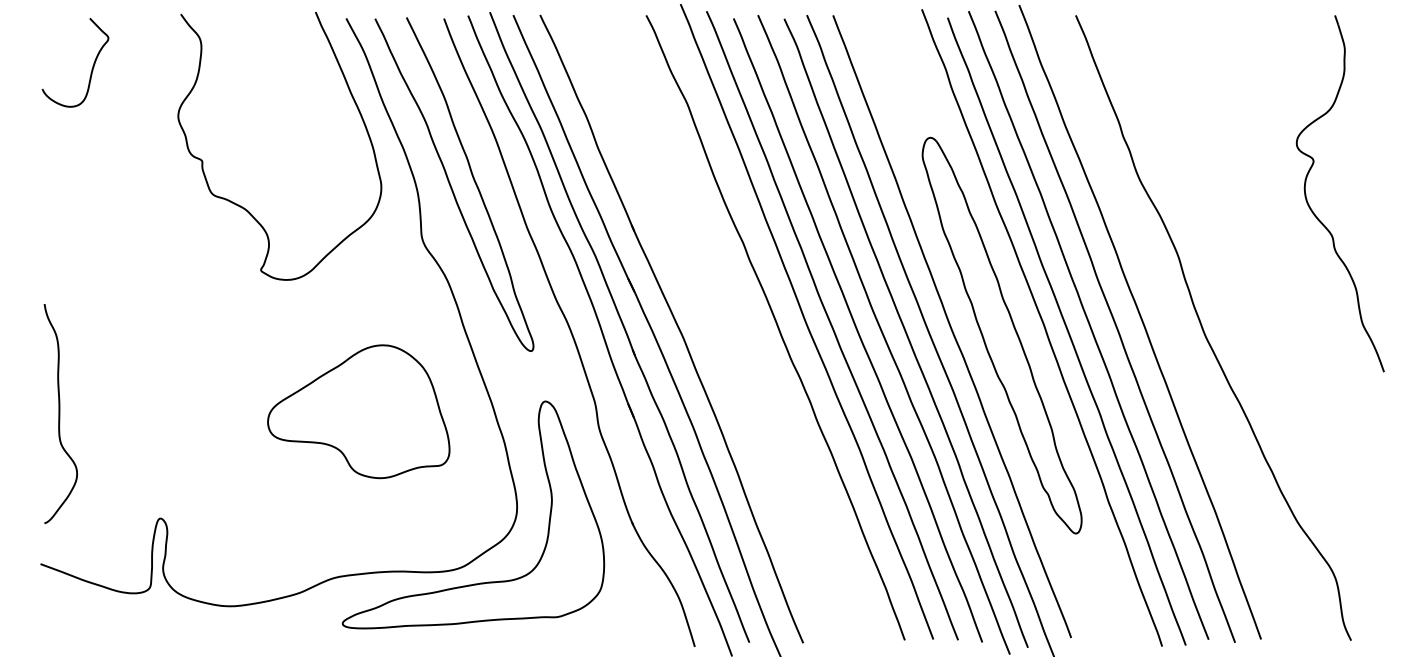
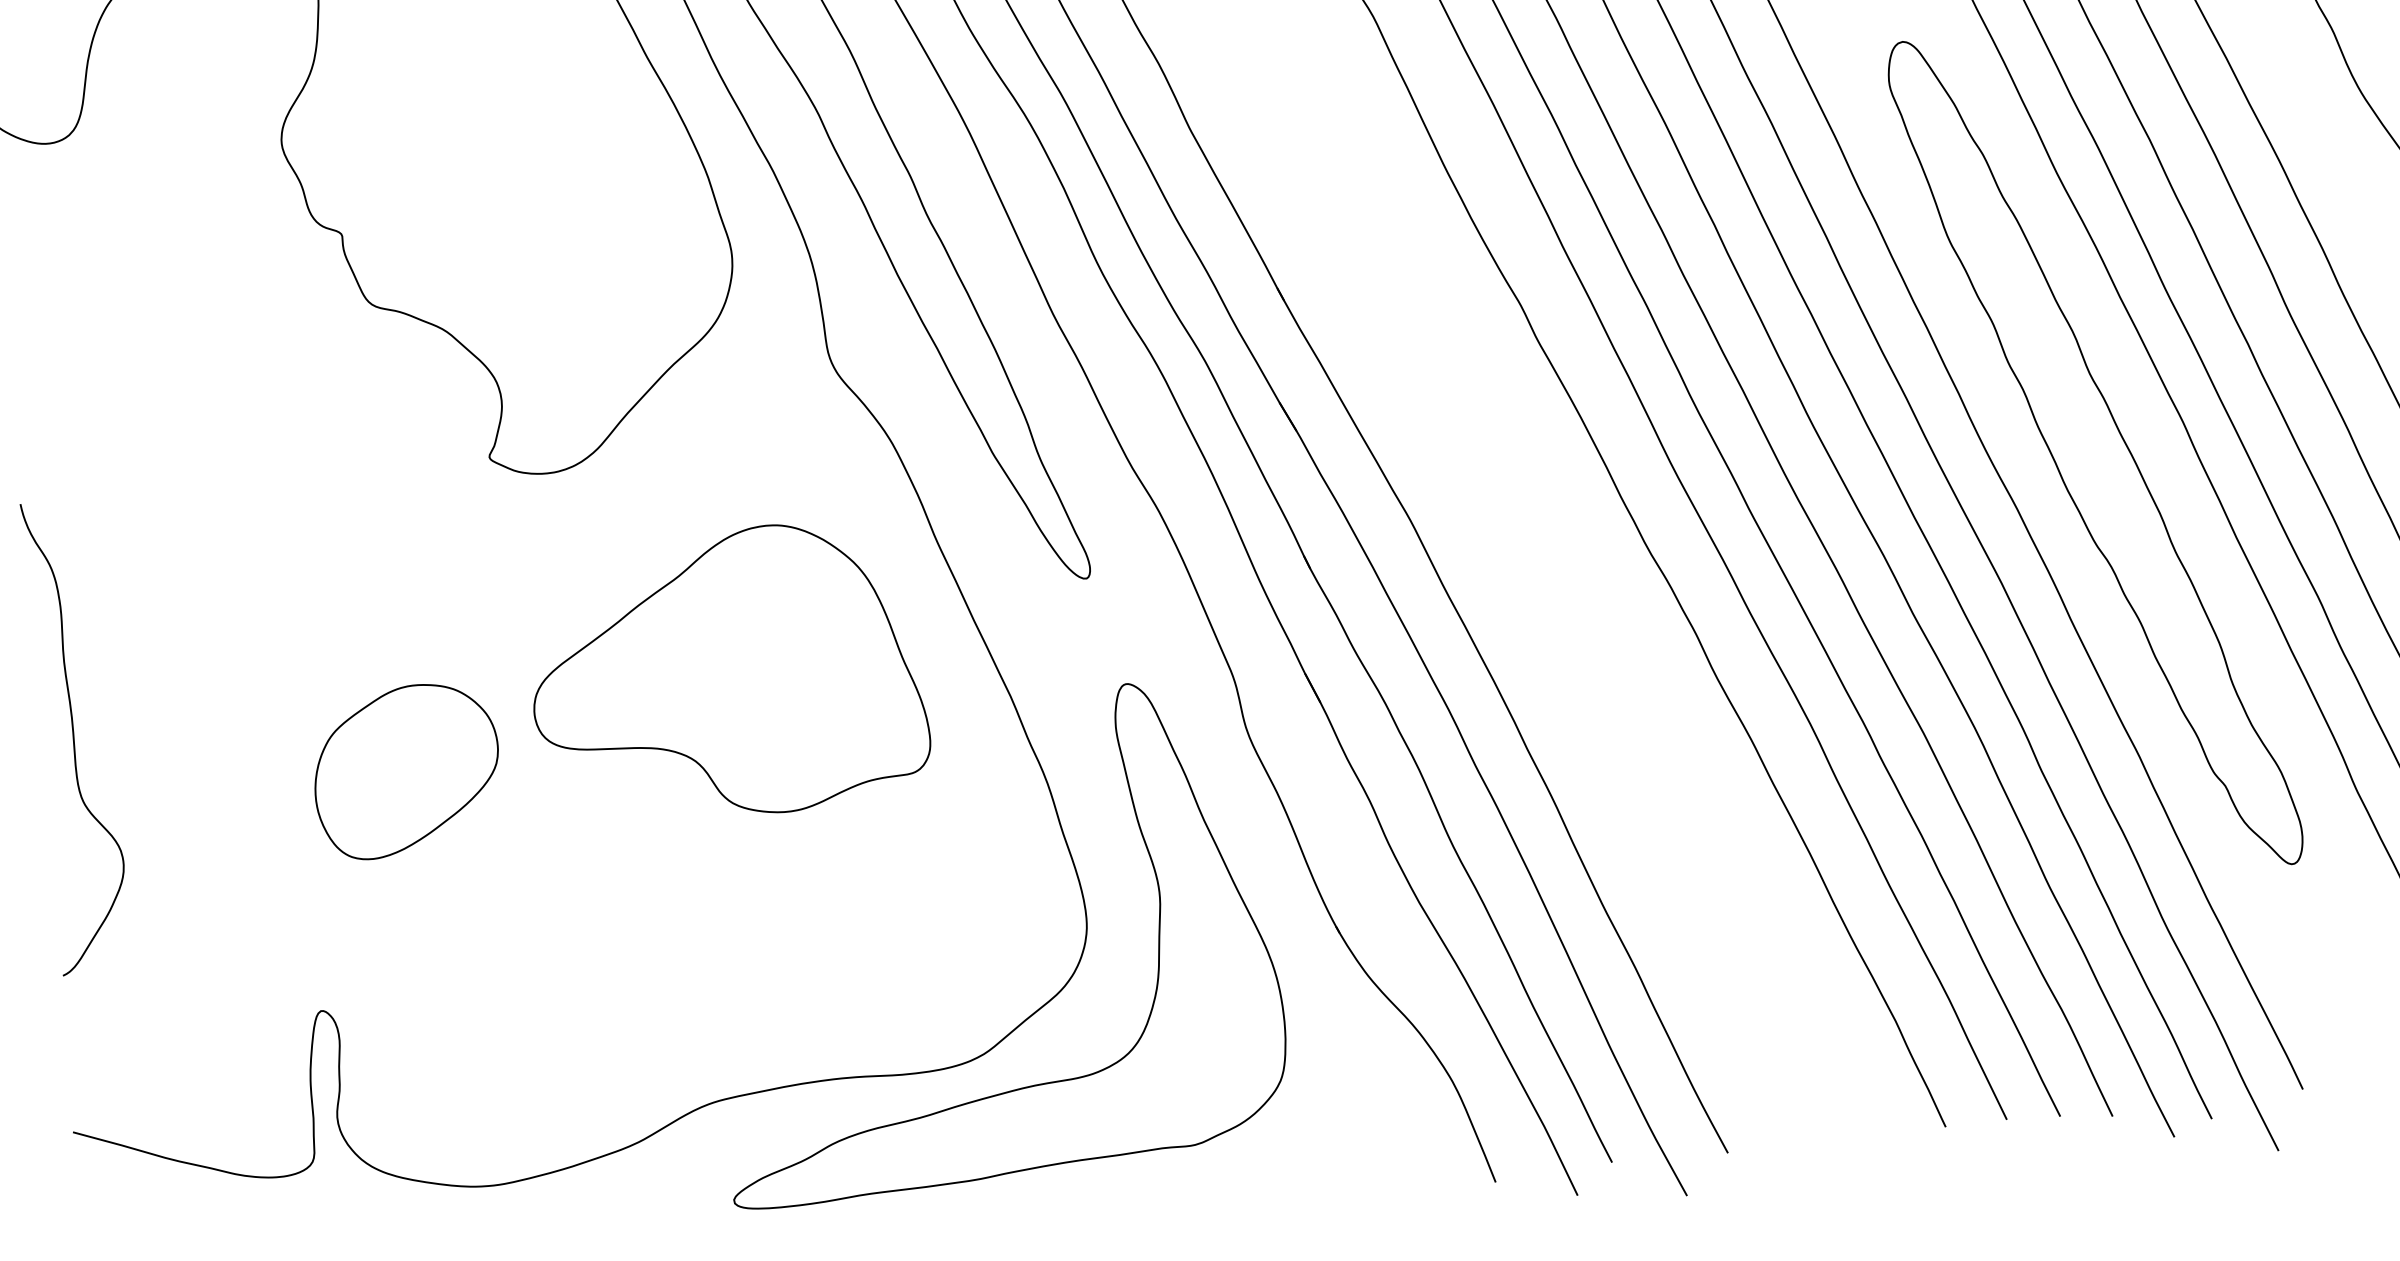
part: (209, 411) -> (406, 771), added
part: (358, 411) -> (726, 672), moved
curve: (60, 413) -> (75, 736), moved

